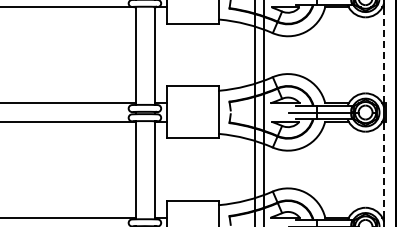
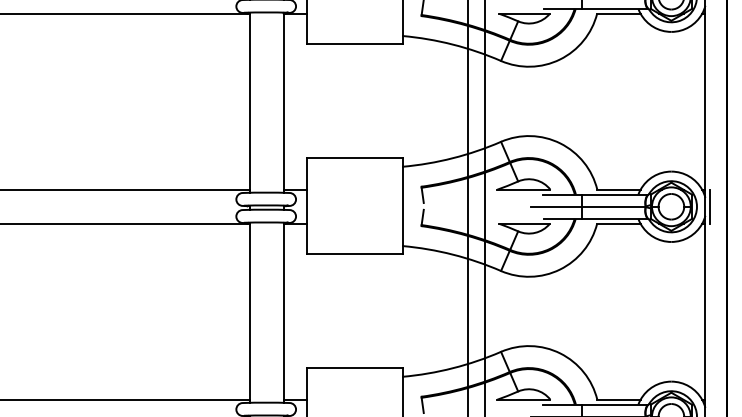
line: (384, 55) -> (706, 101), dashed -> solid
line: (384, 169) -> (706, 311), dashed -> solid

